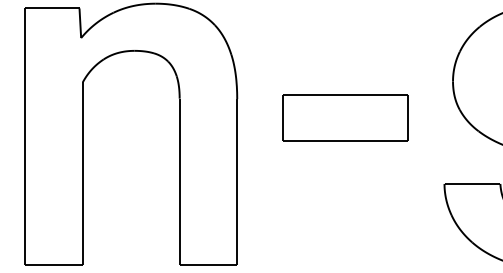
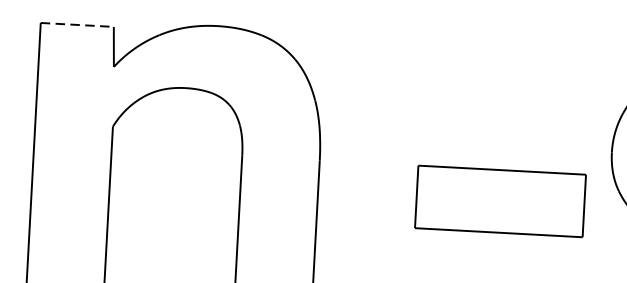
line: (52, 8) -> (77, 24), solid -> dashed
part: (345, 117) -> (500, 200), moved

